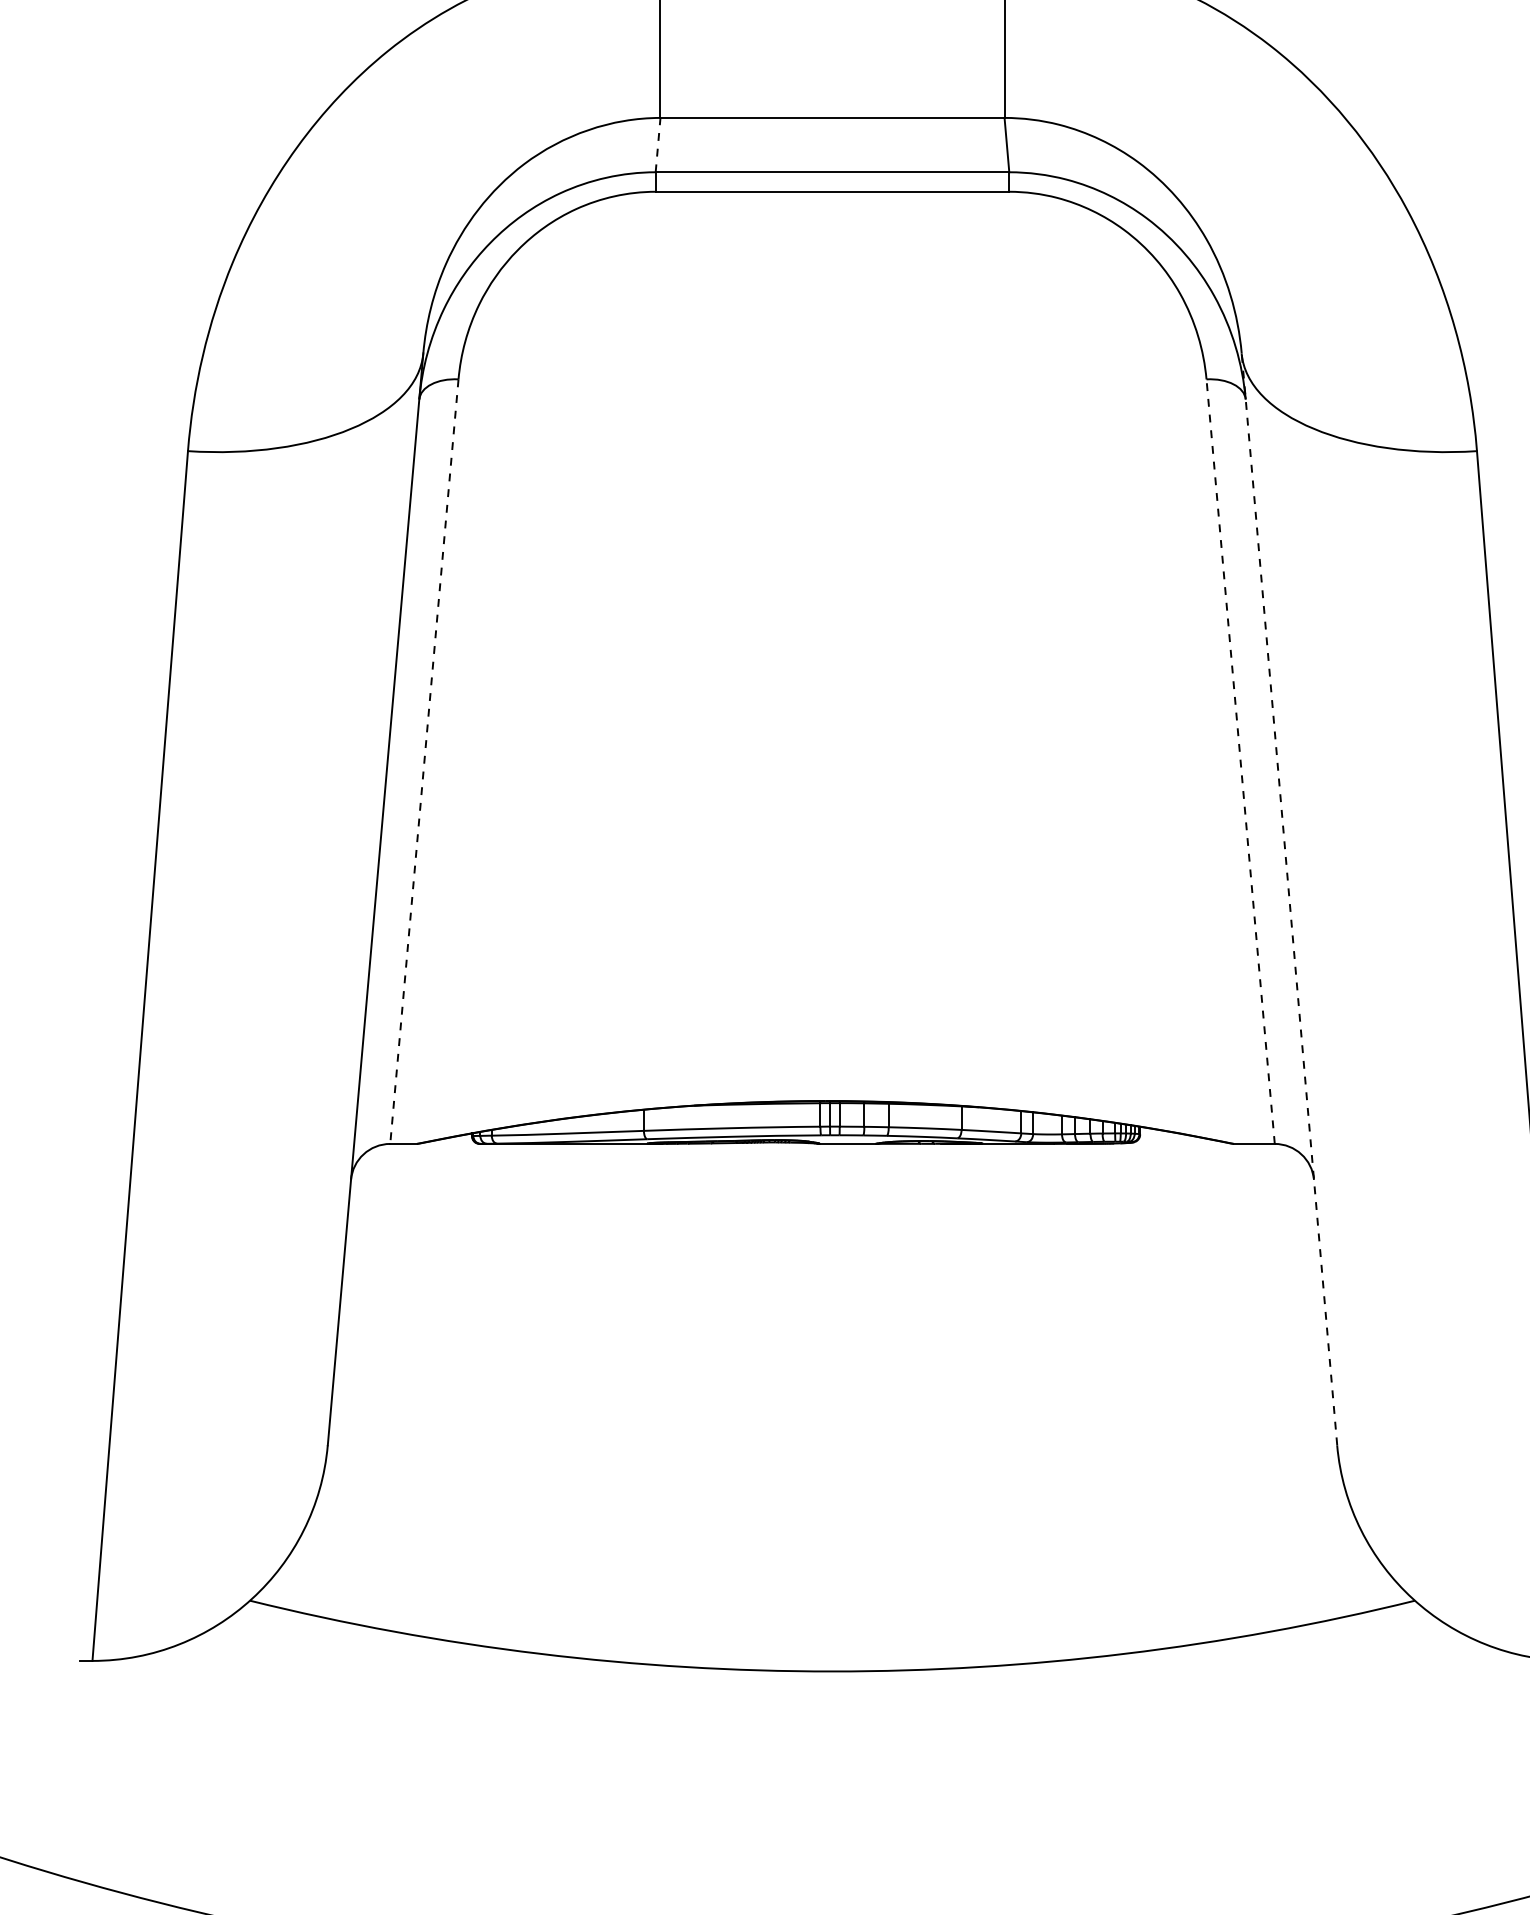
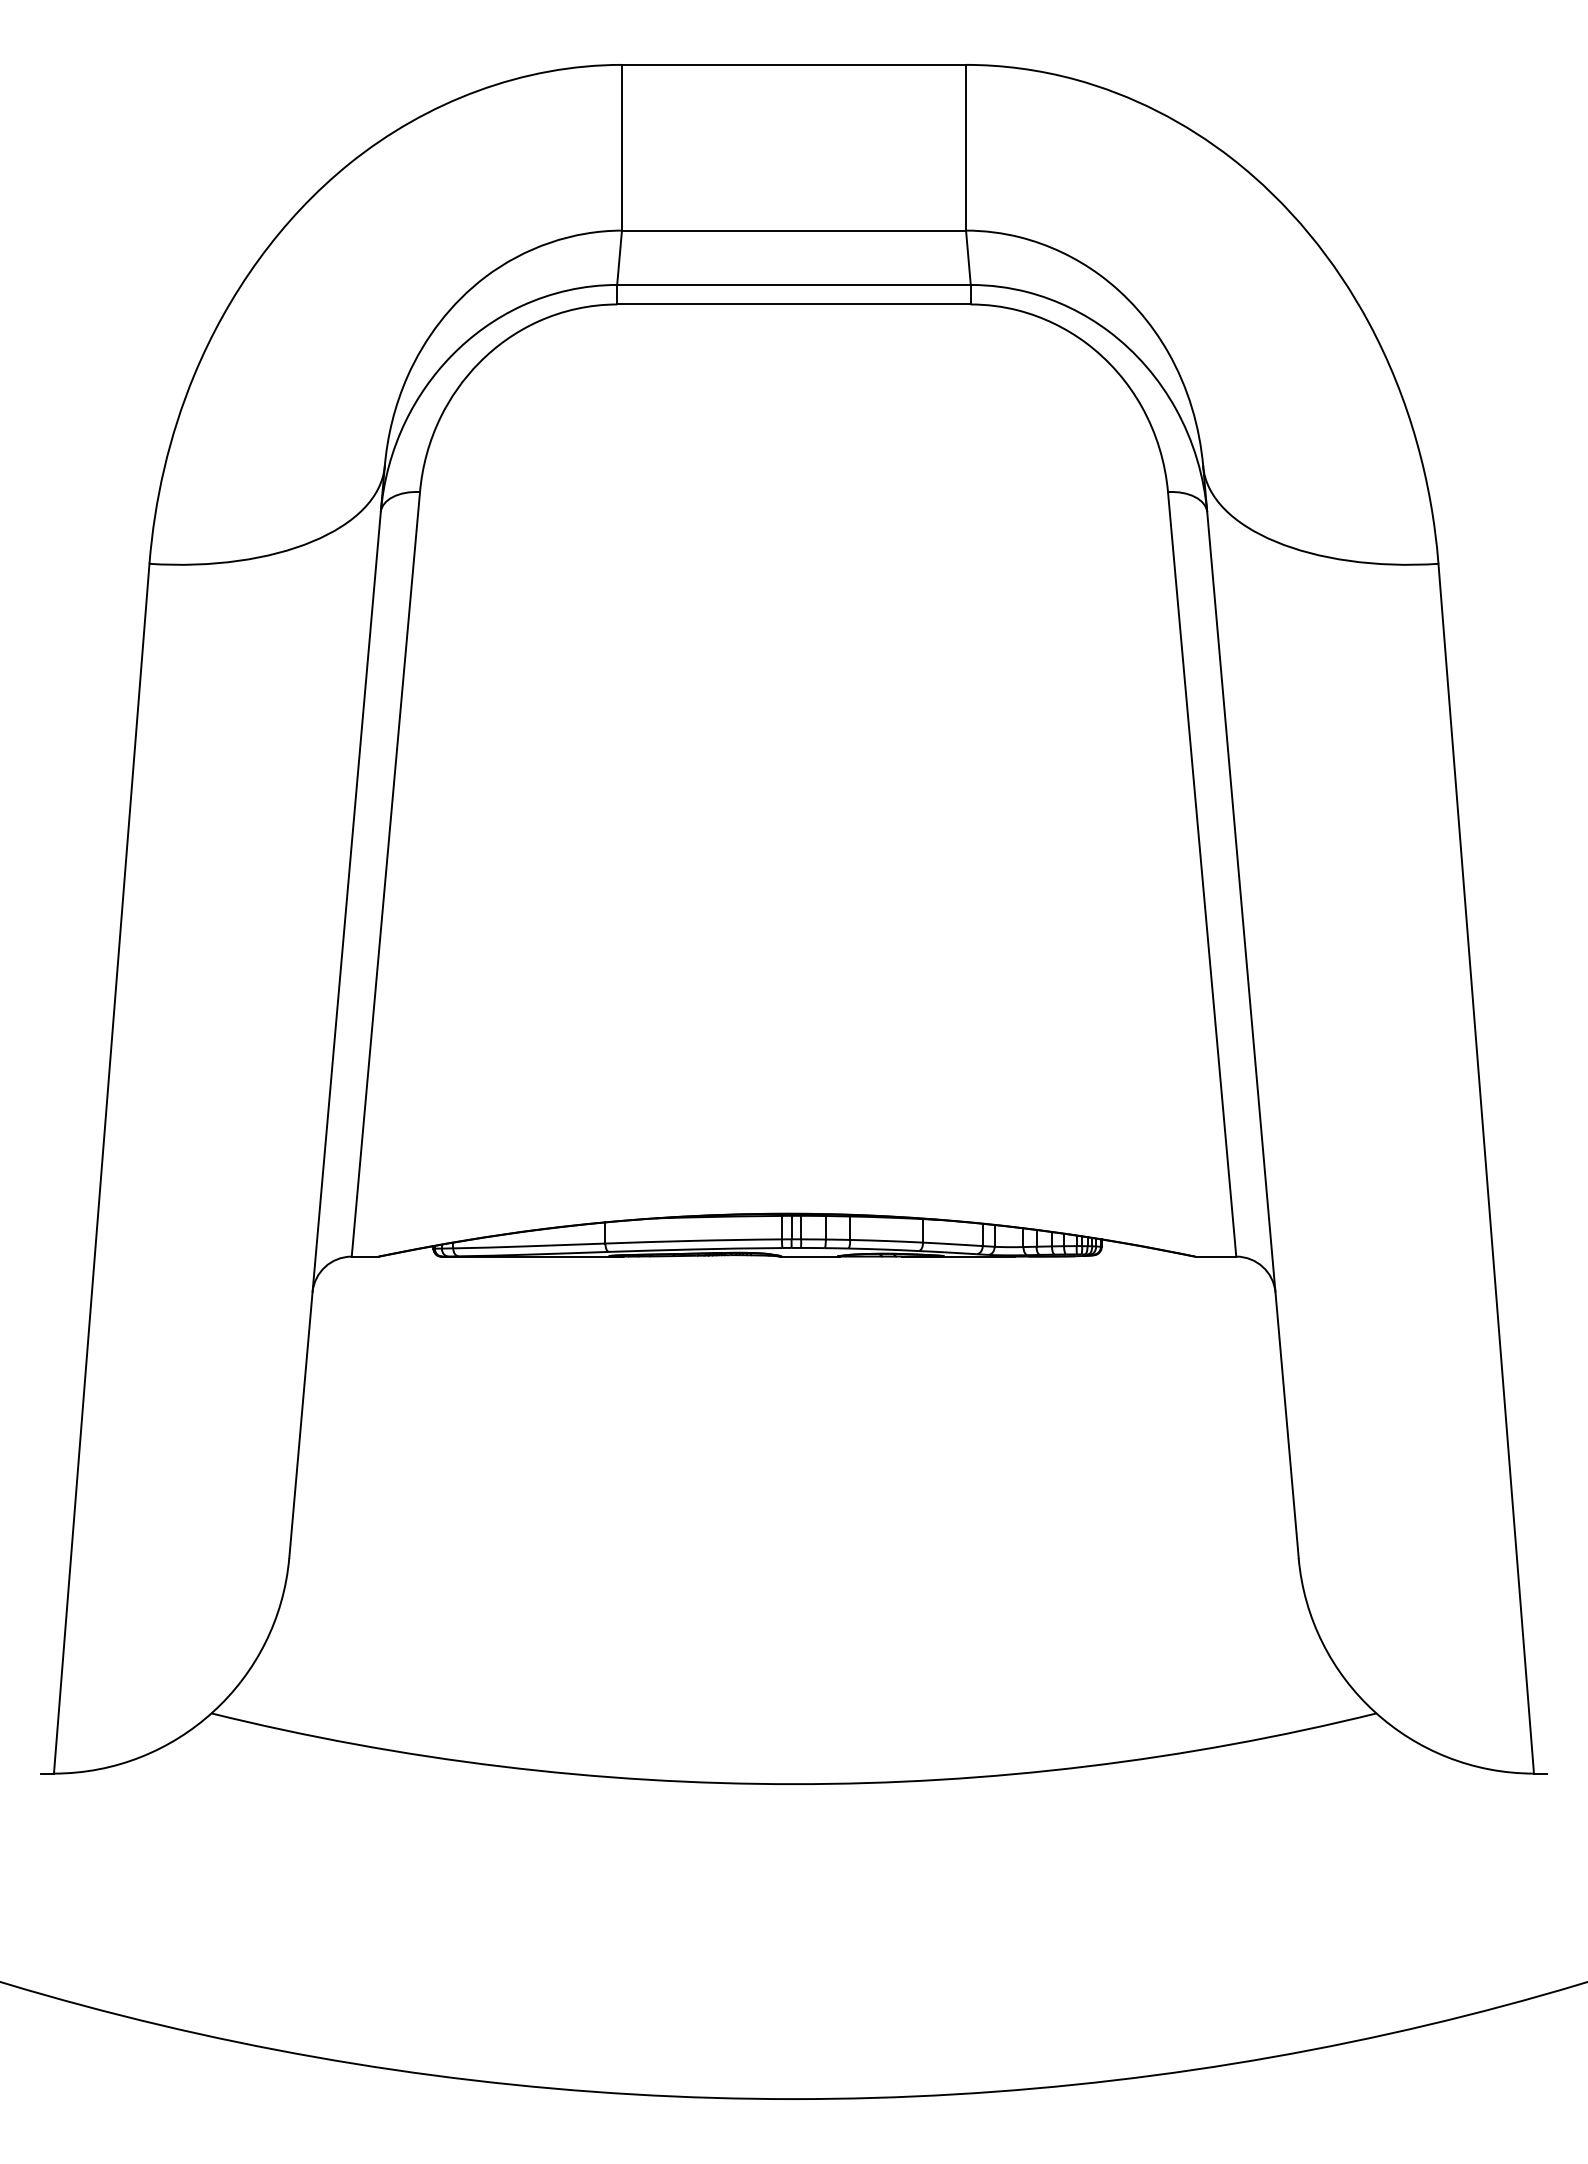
line: (658, 144) -> (619, 257), dashed -> solid
line: (424, 761) -> (385, 874), dashed -> solid
line: (1241, 761) -> (1202, 874), dashed -> solid
line: (1289, 898) -> (1250, 1011), dashed -> solid

